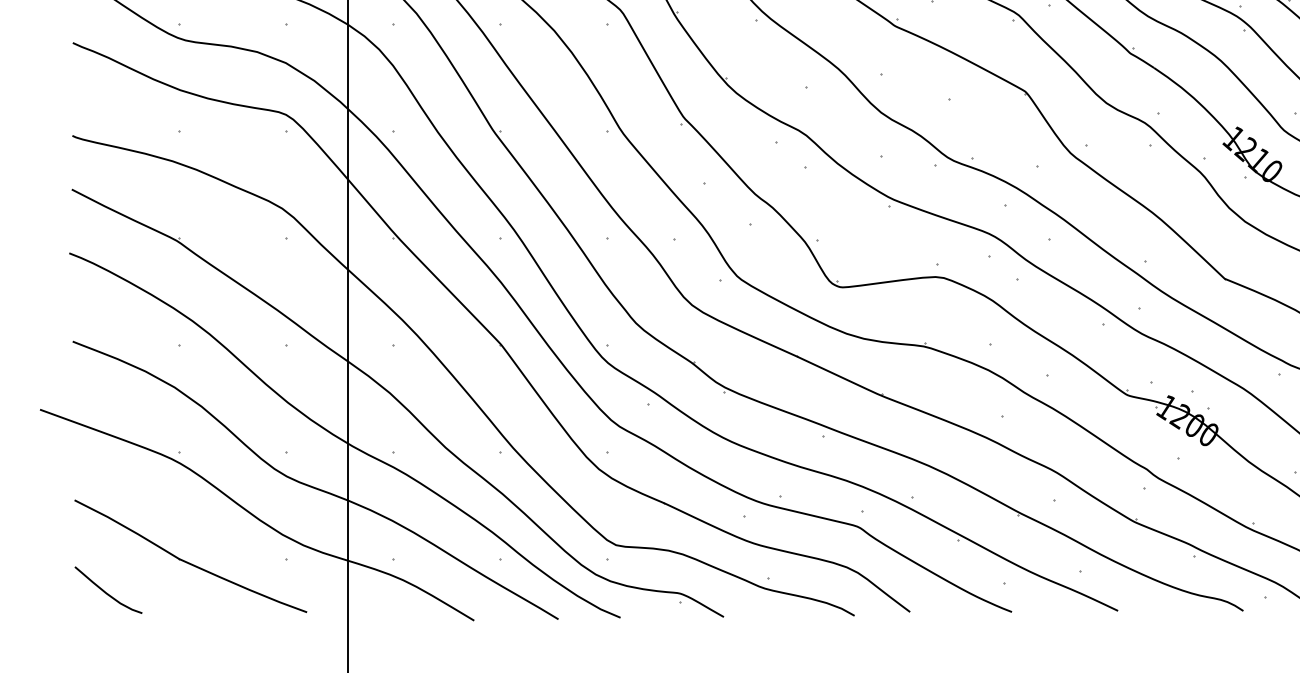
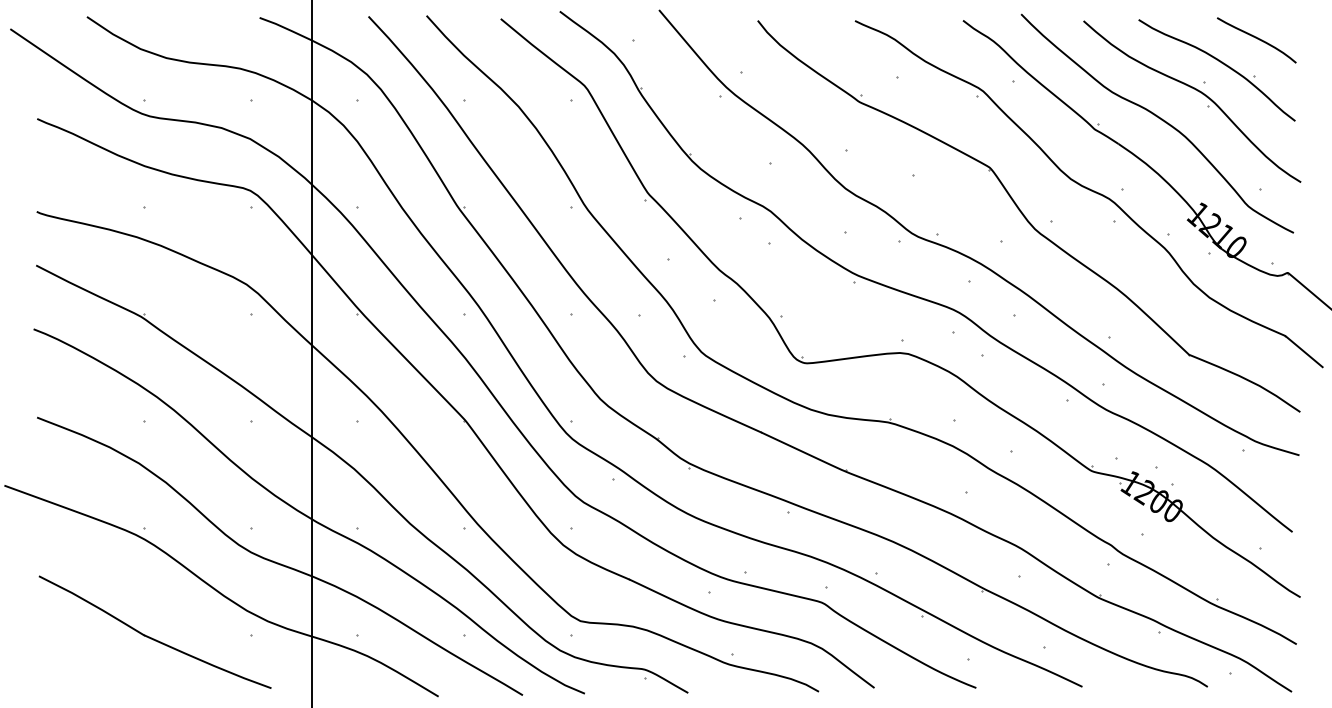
curve: (106, 591) -> (70, 667), removed

